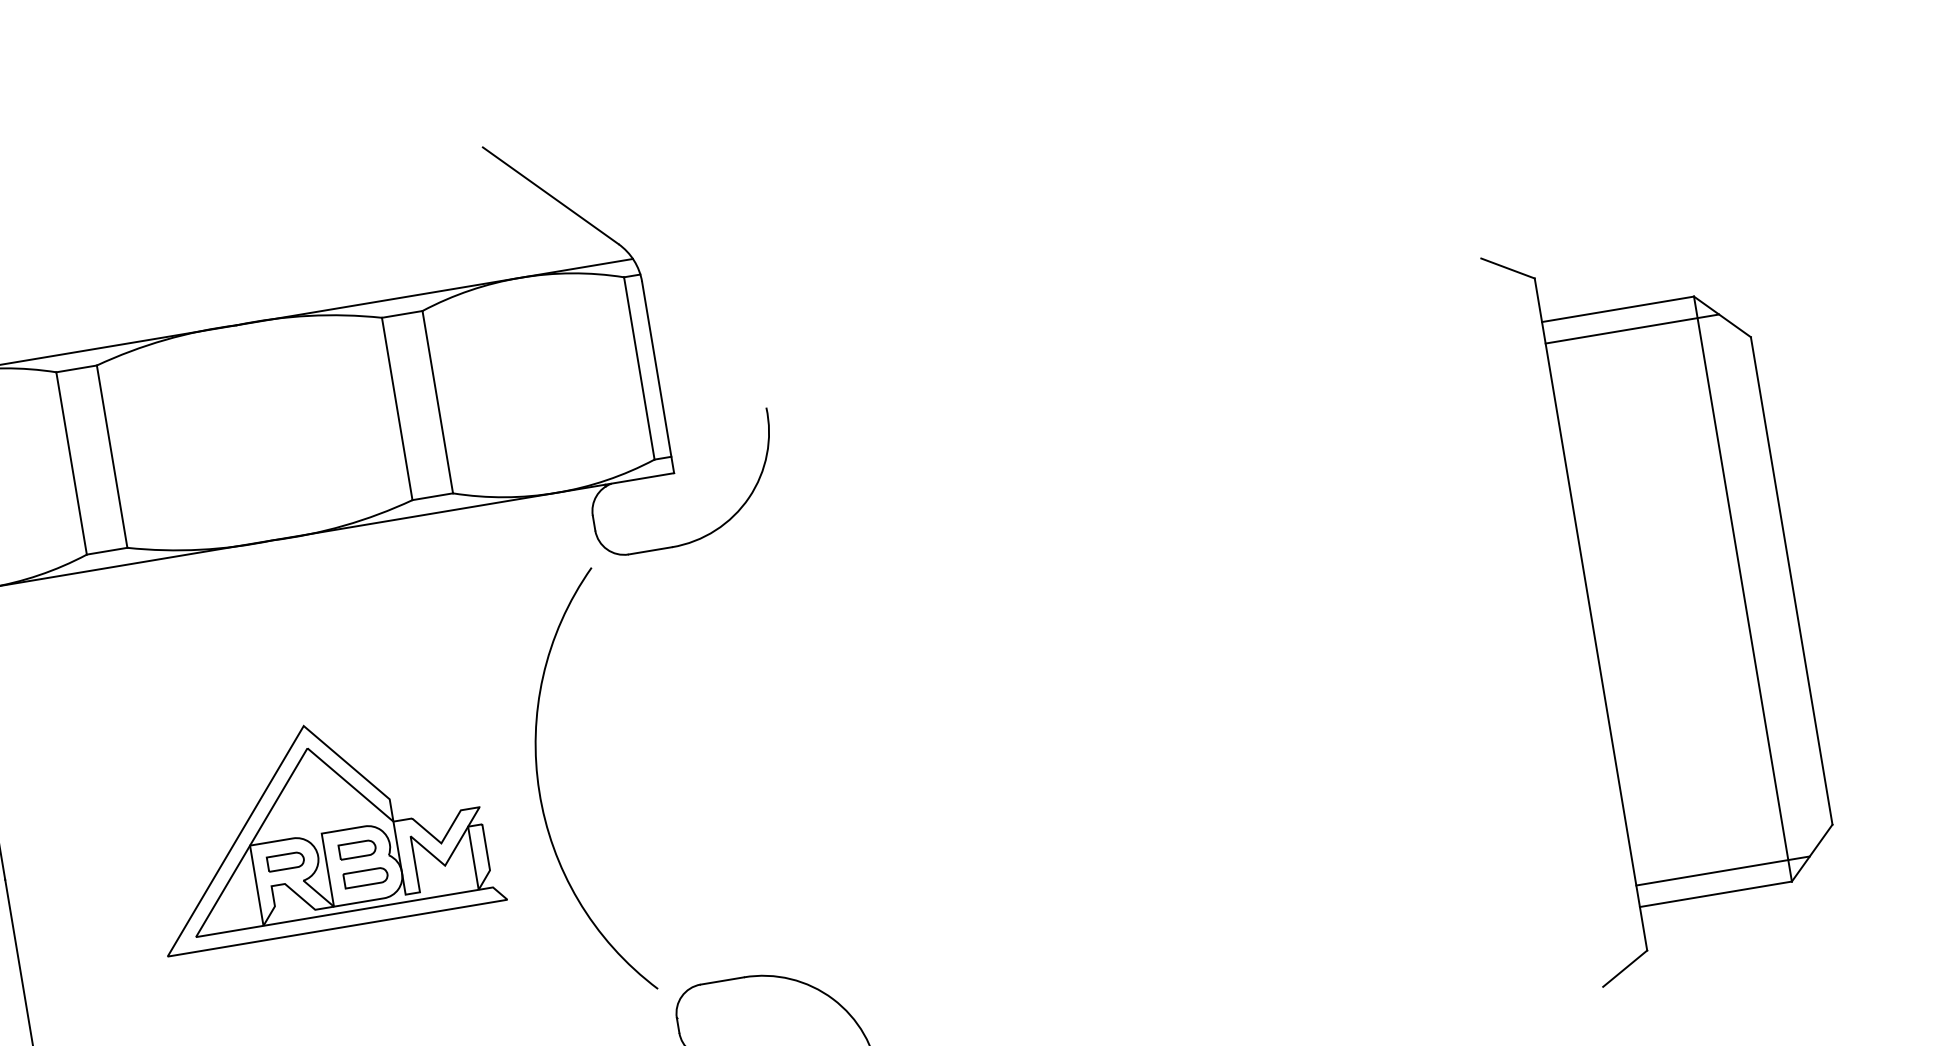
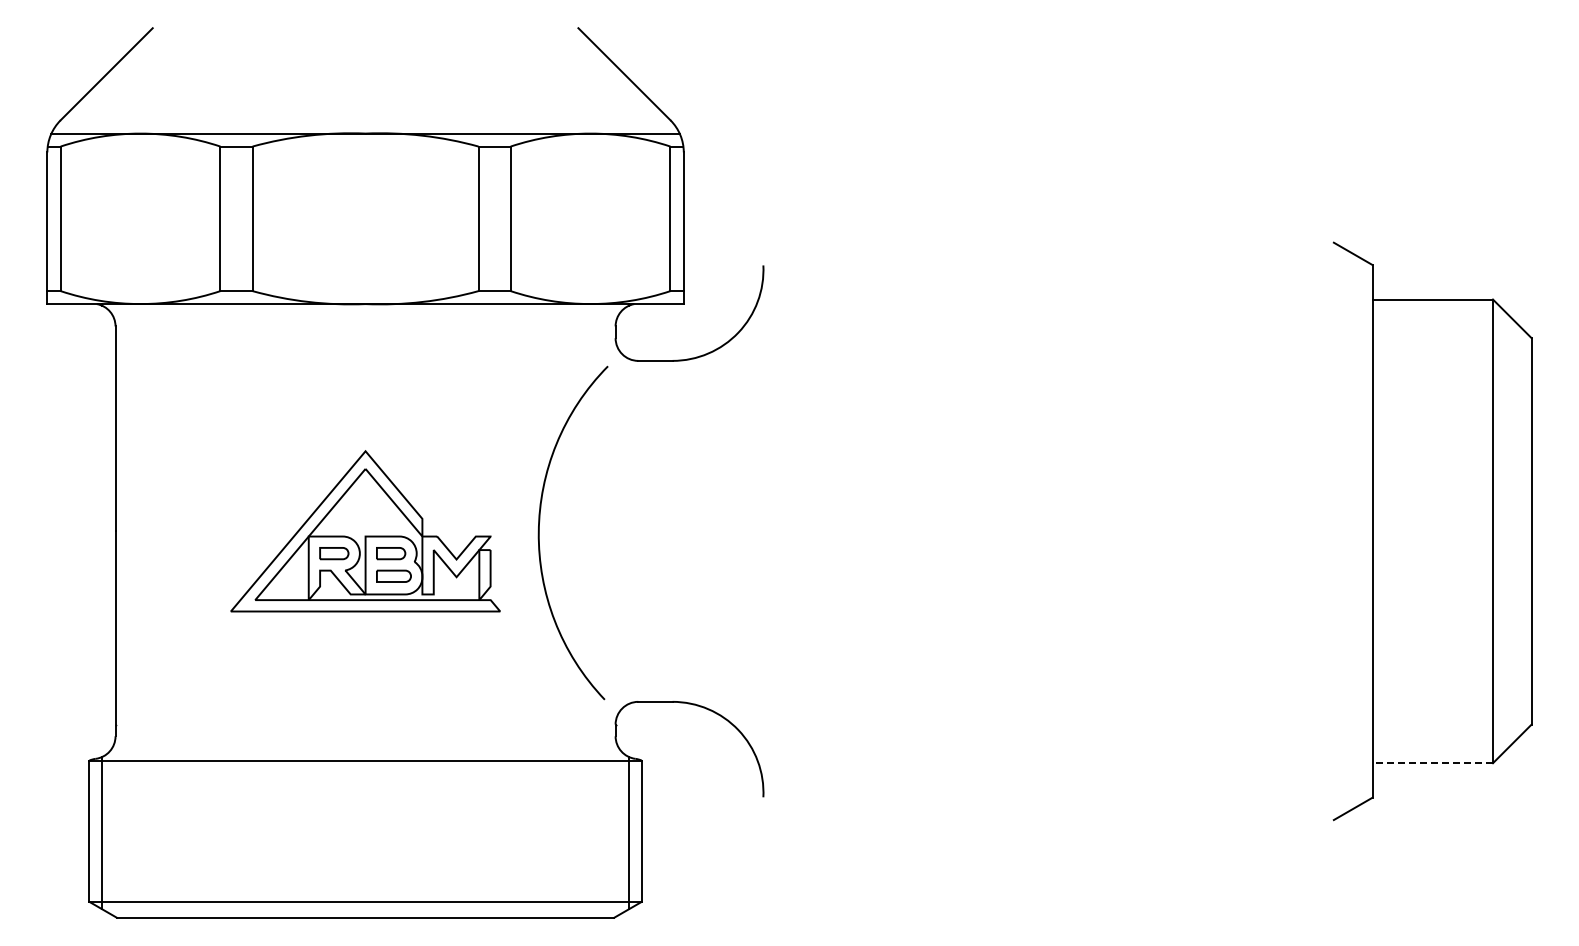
line: (1632, 328) -> (1441, 316), removed
line: (1723, 871) -> (1441, 746), removed
line: (1715, 894) -> (1432, 763), solid -> dashed

